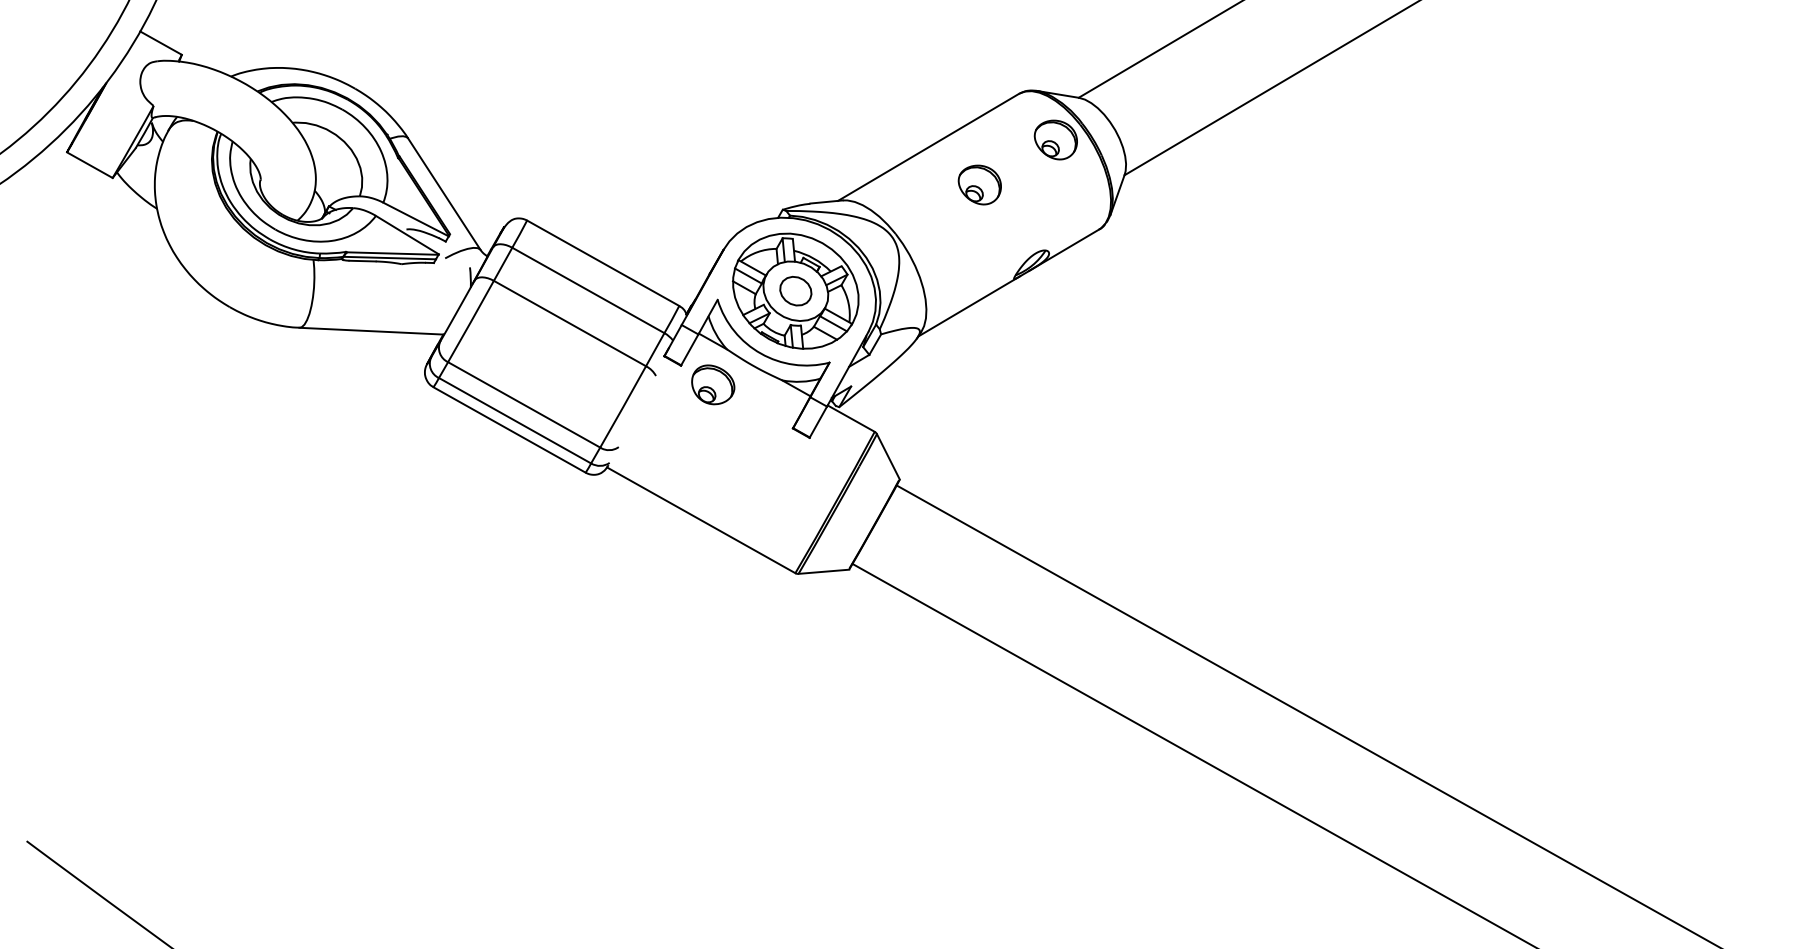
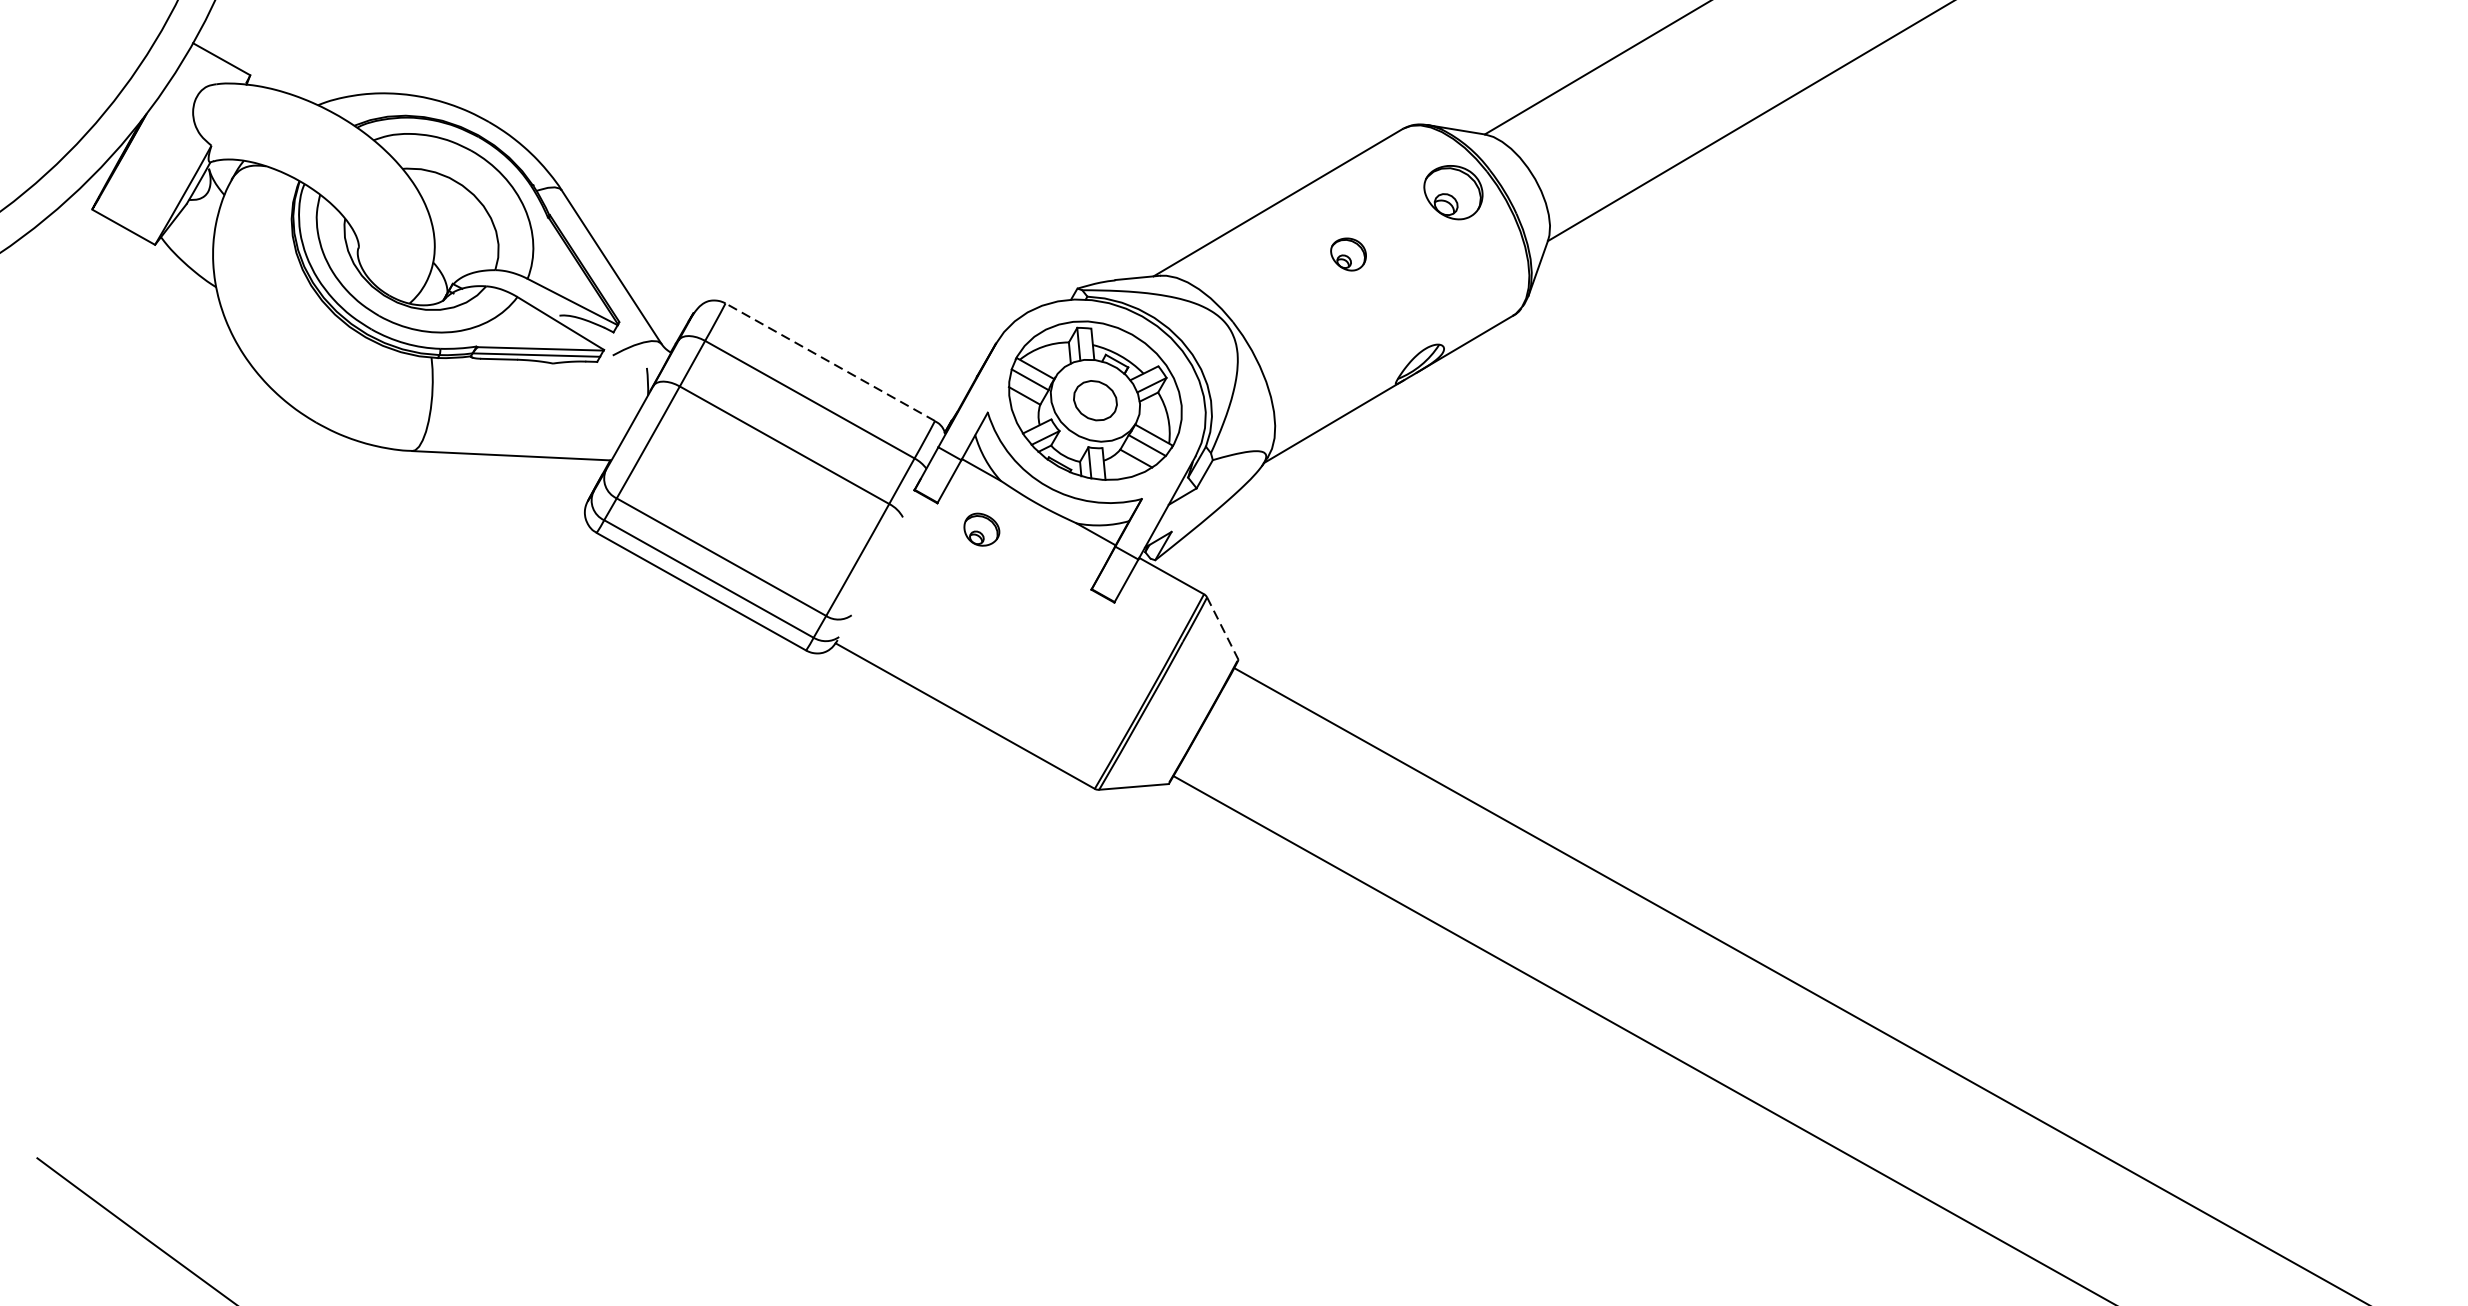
part: (979, 184) -> (1348, 253), size x0.6
line: (602, 263) -> (829, 362), solid -> dashed
part: (713, 384) -> (982, 529), size x0.6
line: (888, 456) -> (1222, 628), solid -> dashed

